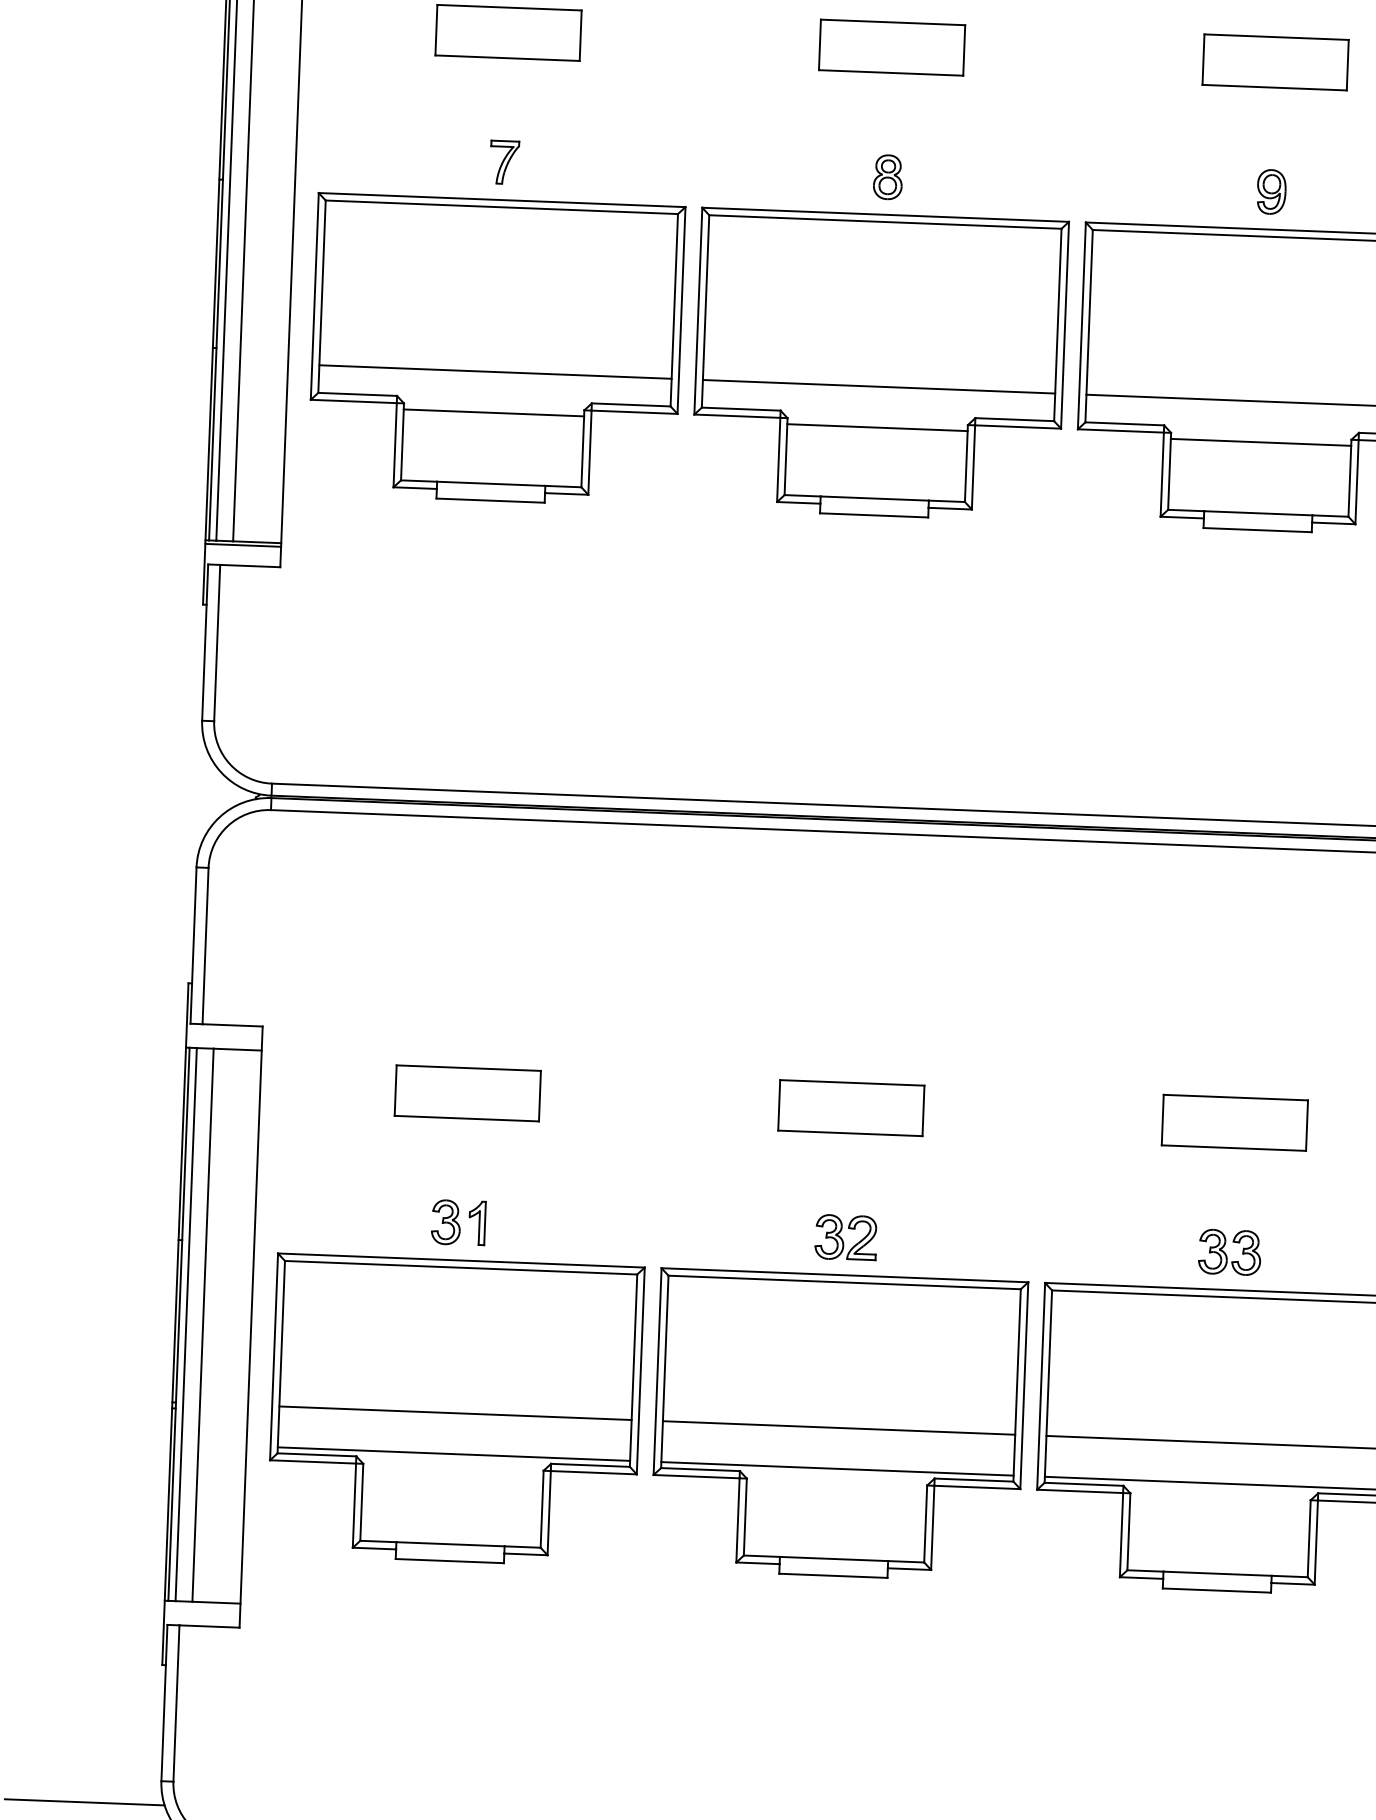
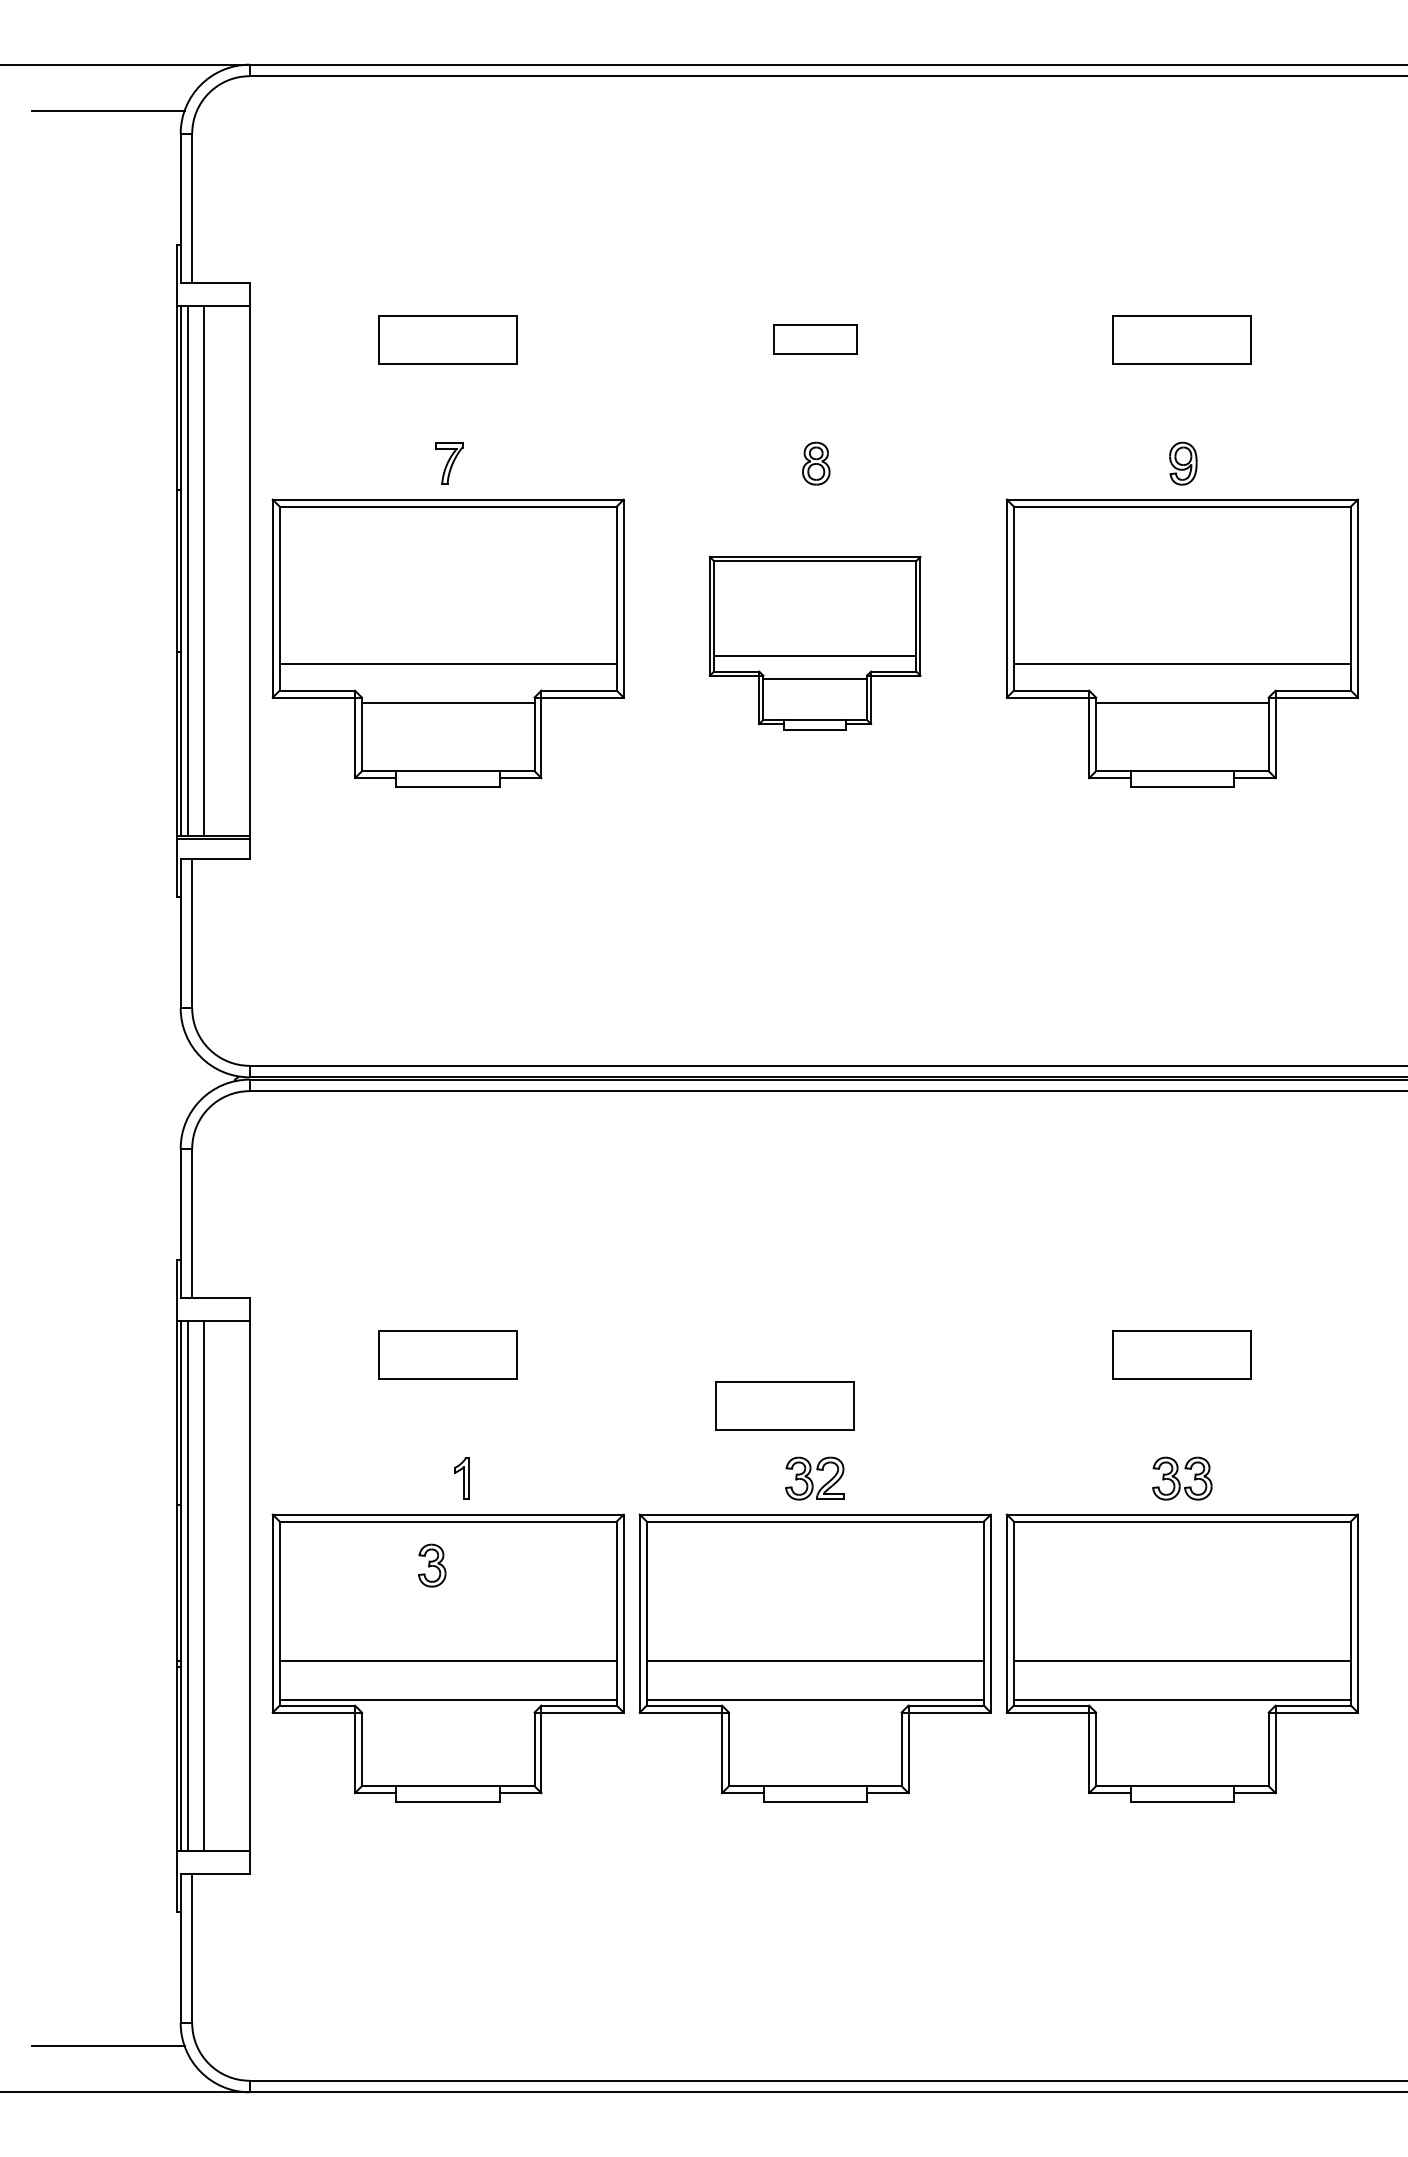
part: (891, 47) -> (814, 339), size x0.6
part: (879, 364) -> (814, 642), size x0.6
part: (850, 1107) -> (784, 1405), moved
part: (446, 1222) -> (432, 1565), moved

